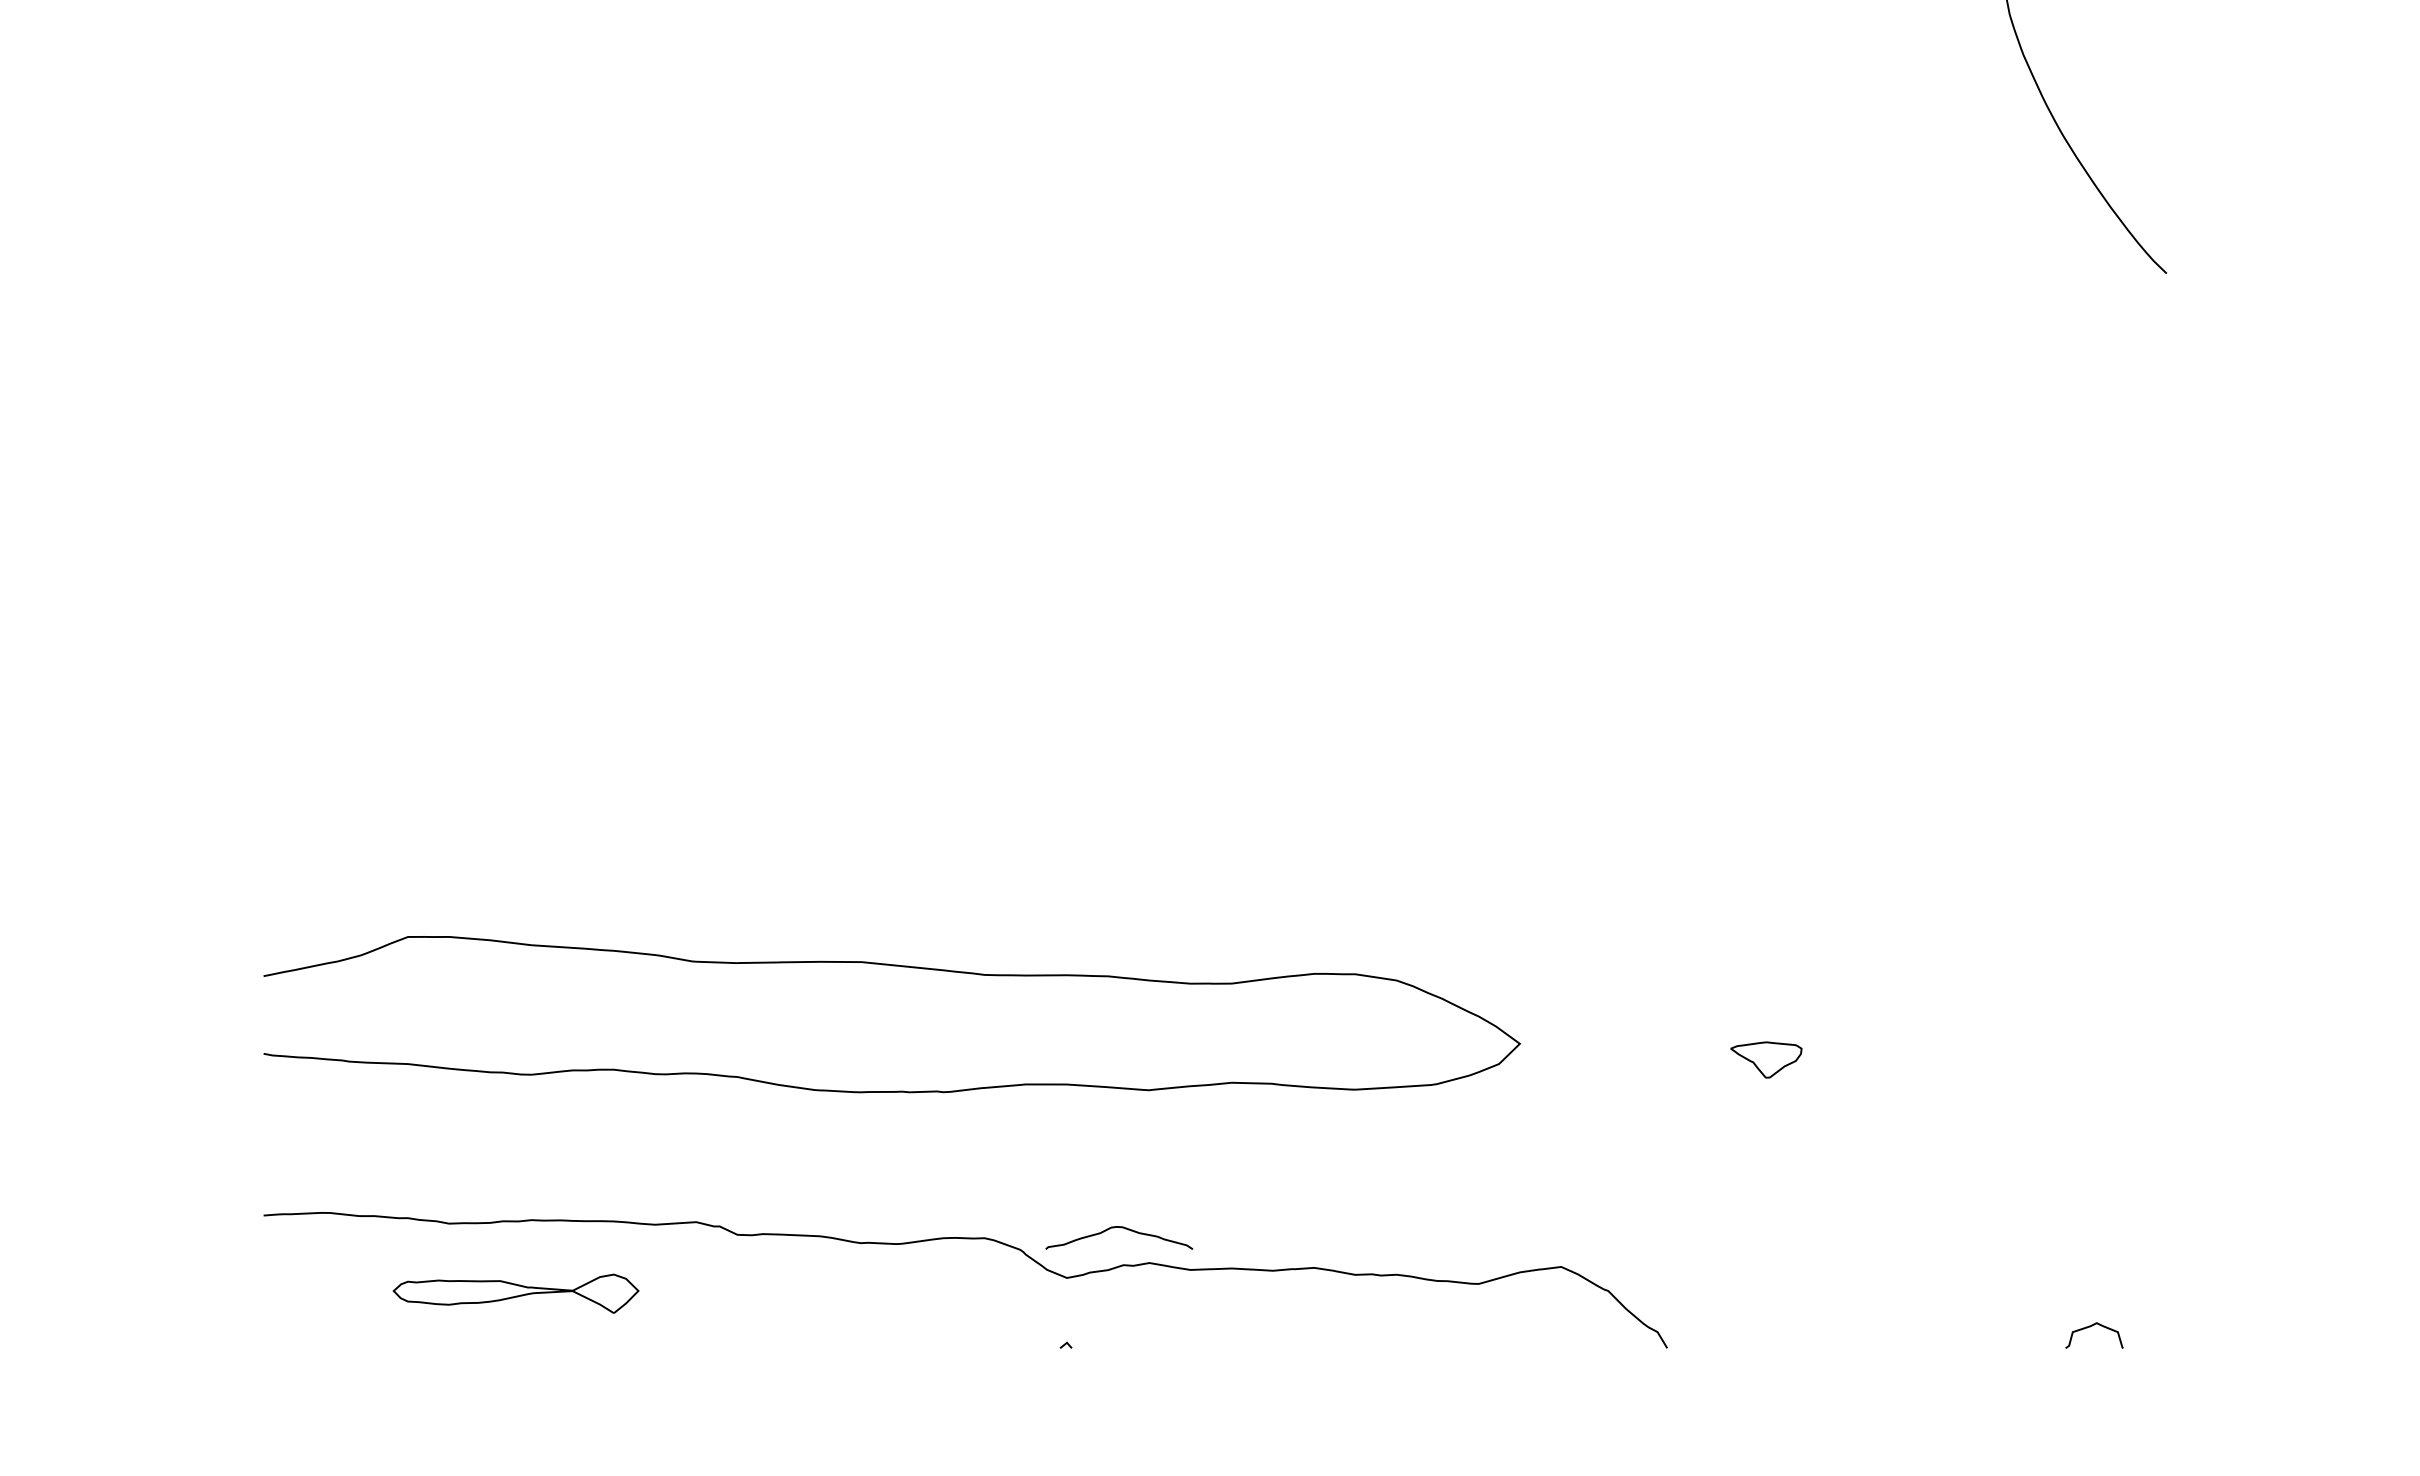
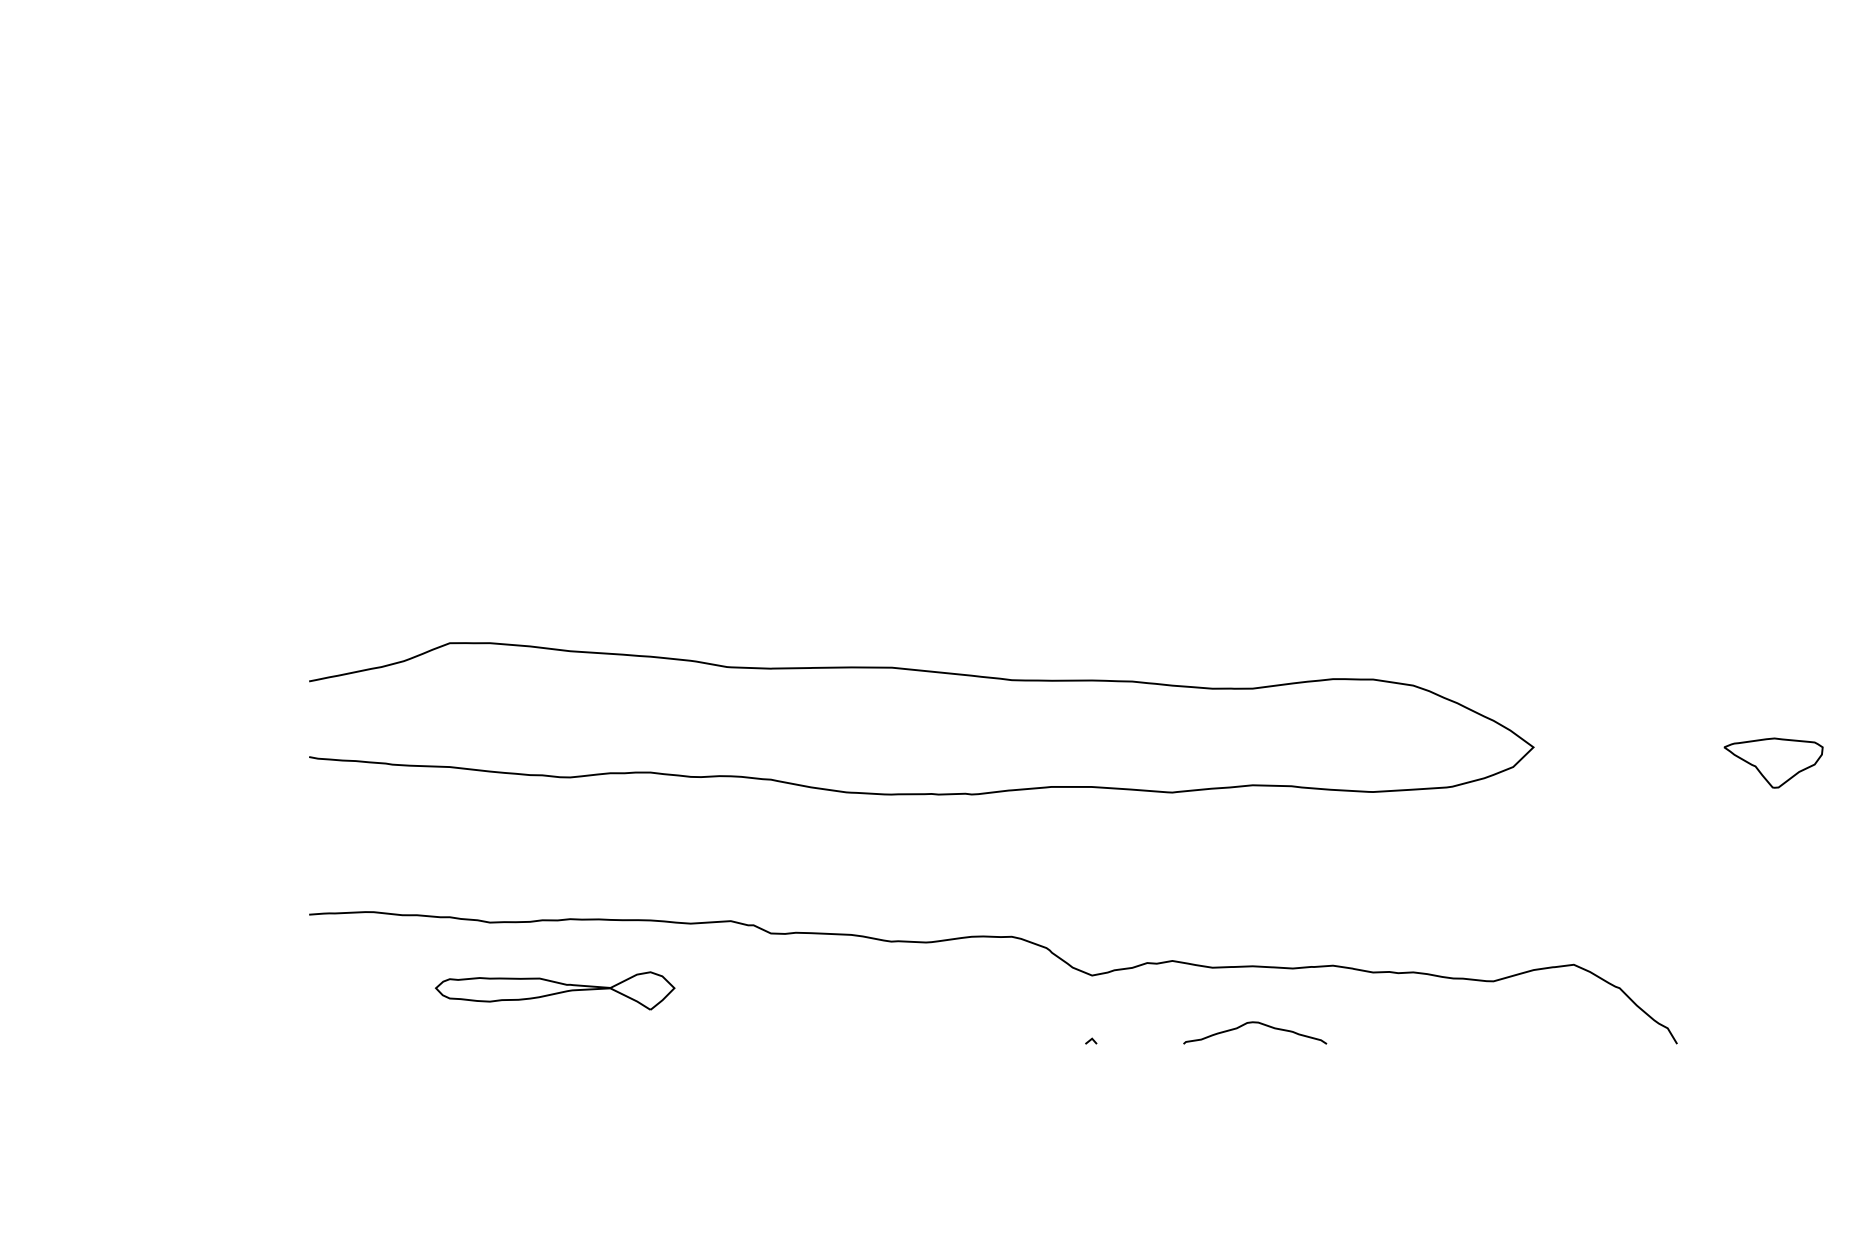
part: (1766, 1059) -> (1773, 762), size x1.43
curve: (1121, 1228) -> (1257, 1023), moved

